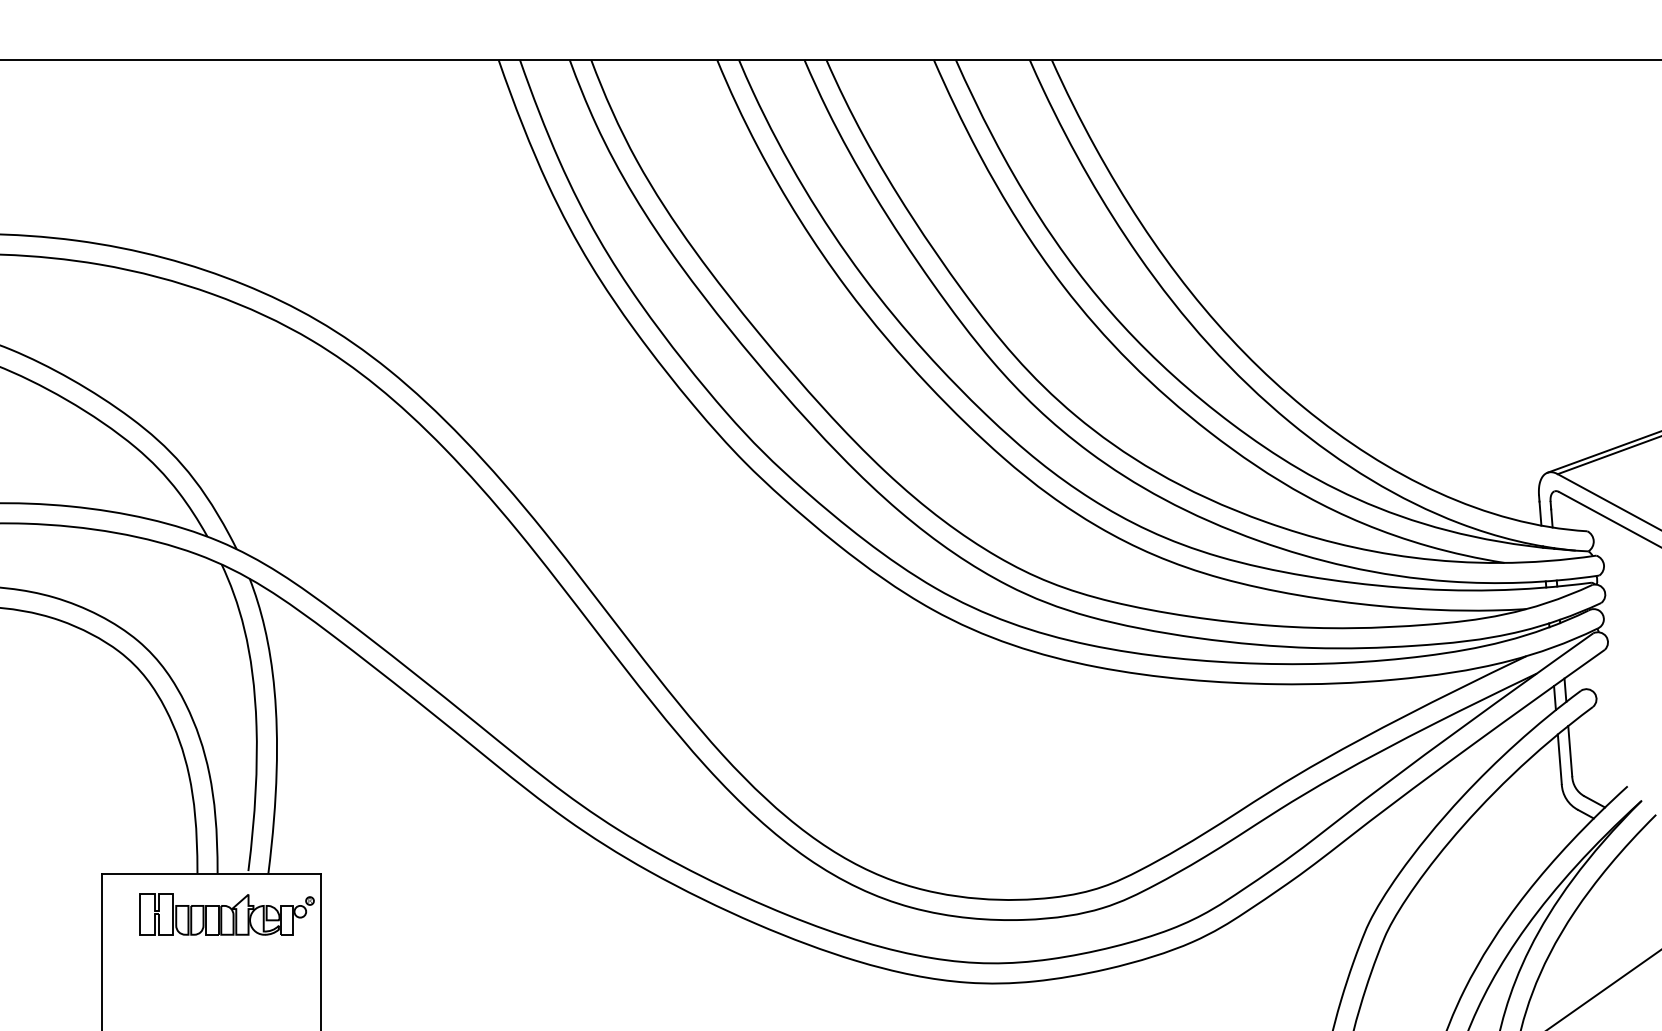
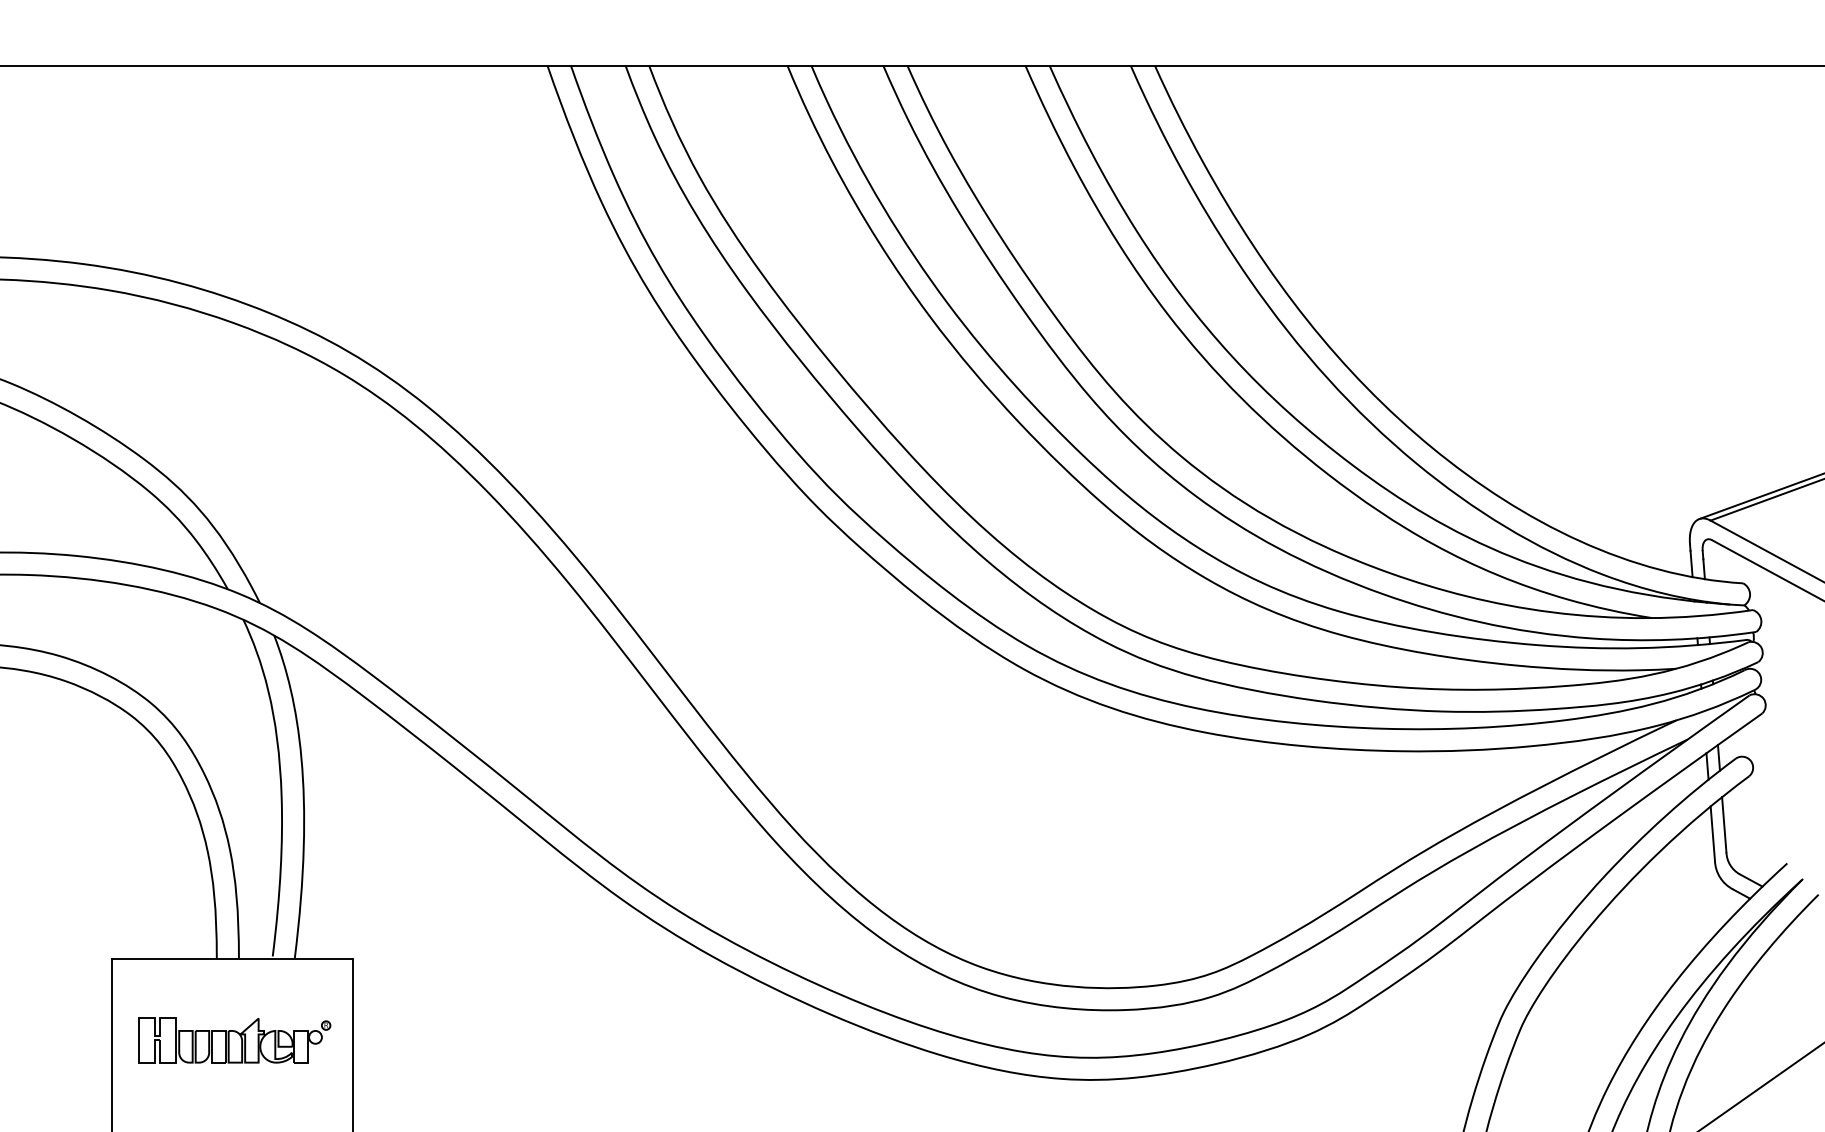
part: (226, 914) -> (234, 1040), moved

